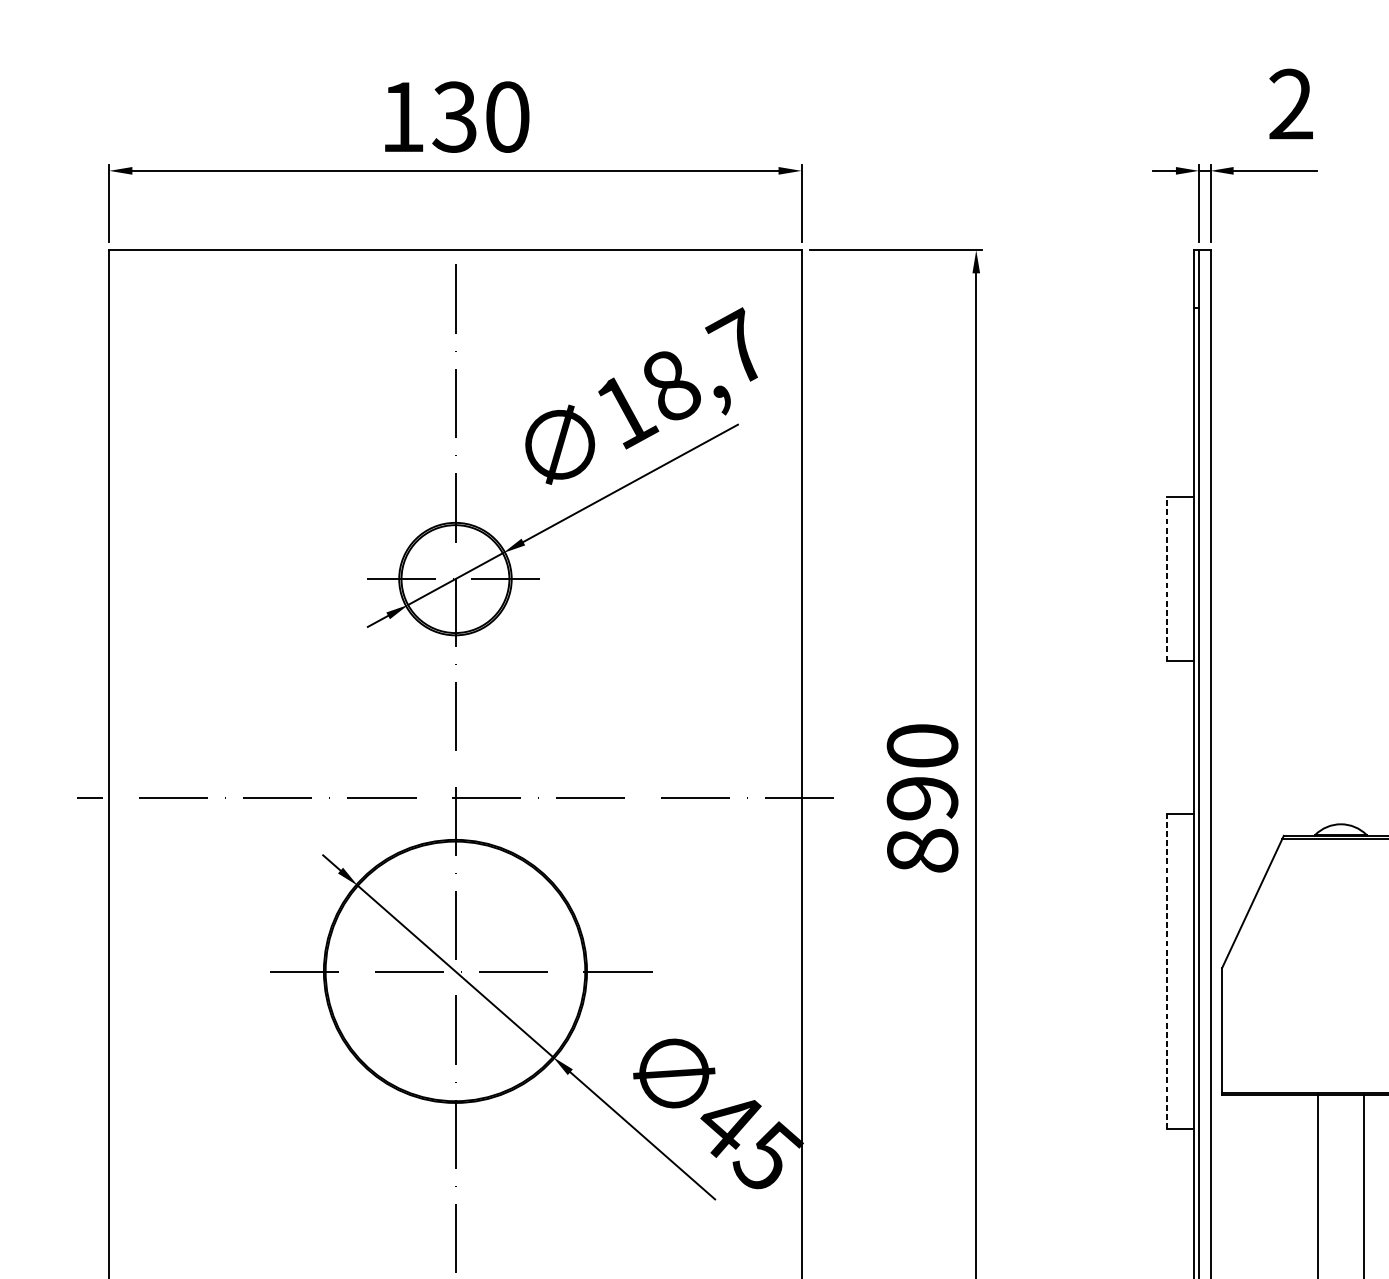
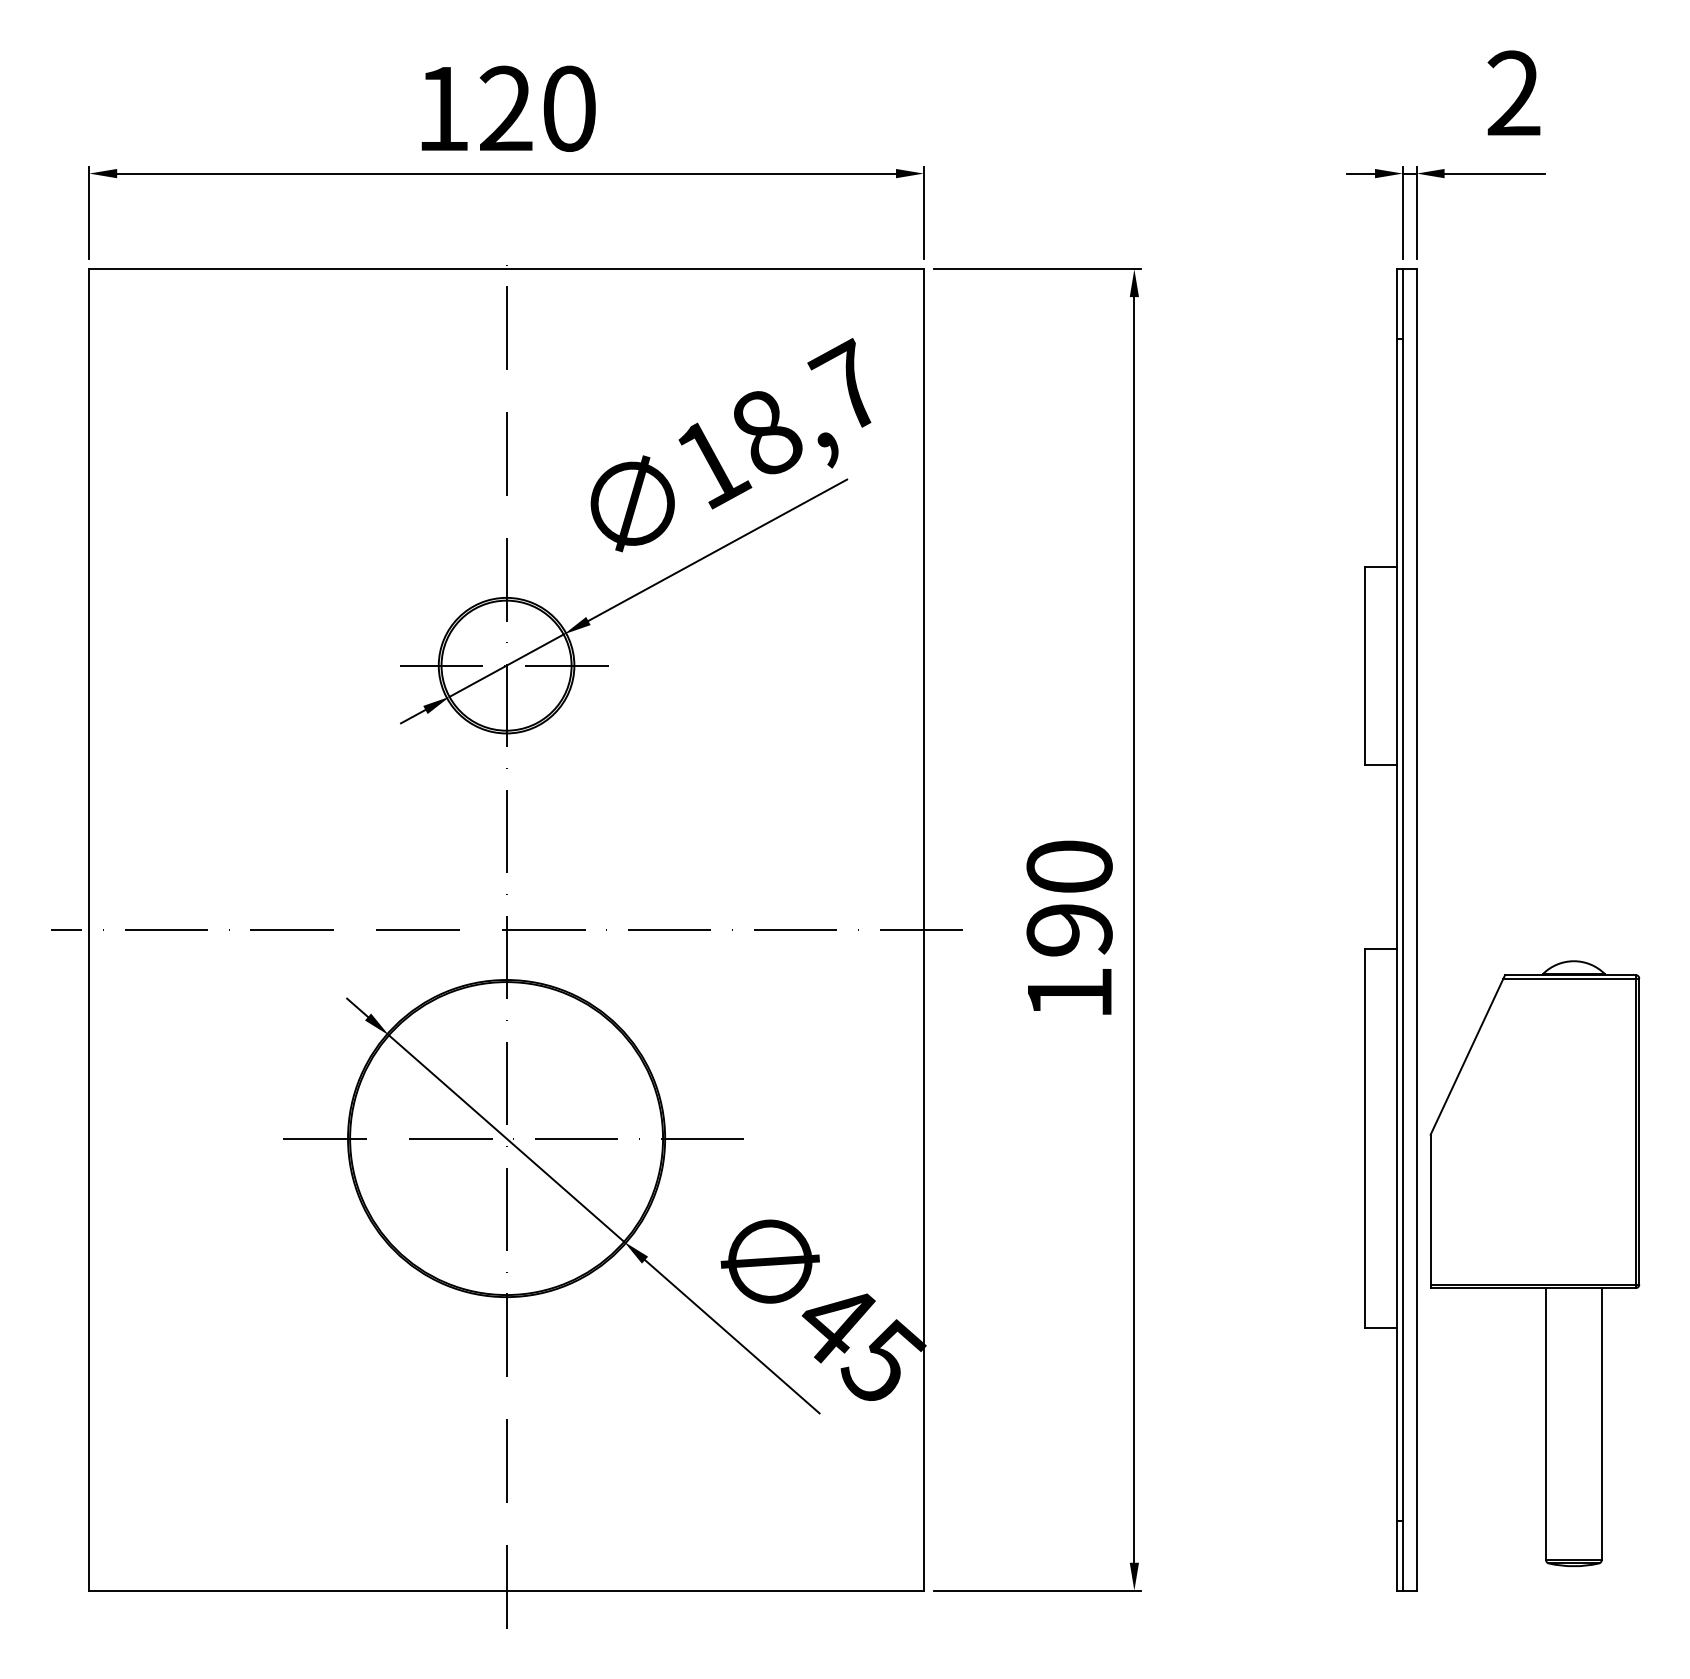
text: (454, 116) -> (505, 108), 130 -> 120
line: (1167, 578) -> (1364, 665), dashed -> solid
text: (922, 850) -> (1069, 992), 890 -> 190
line: (1167, 971) -> (1364, 1138), dashed -> solid

